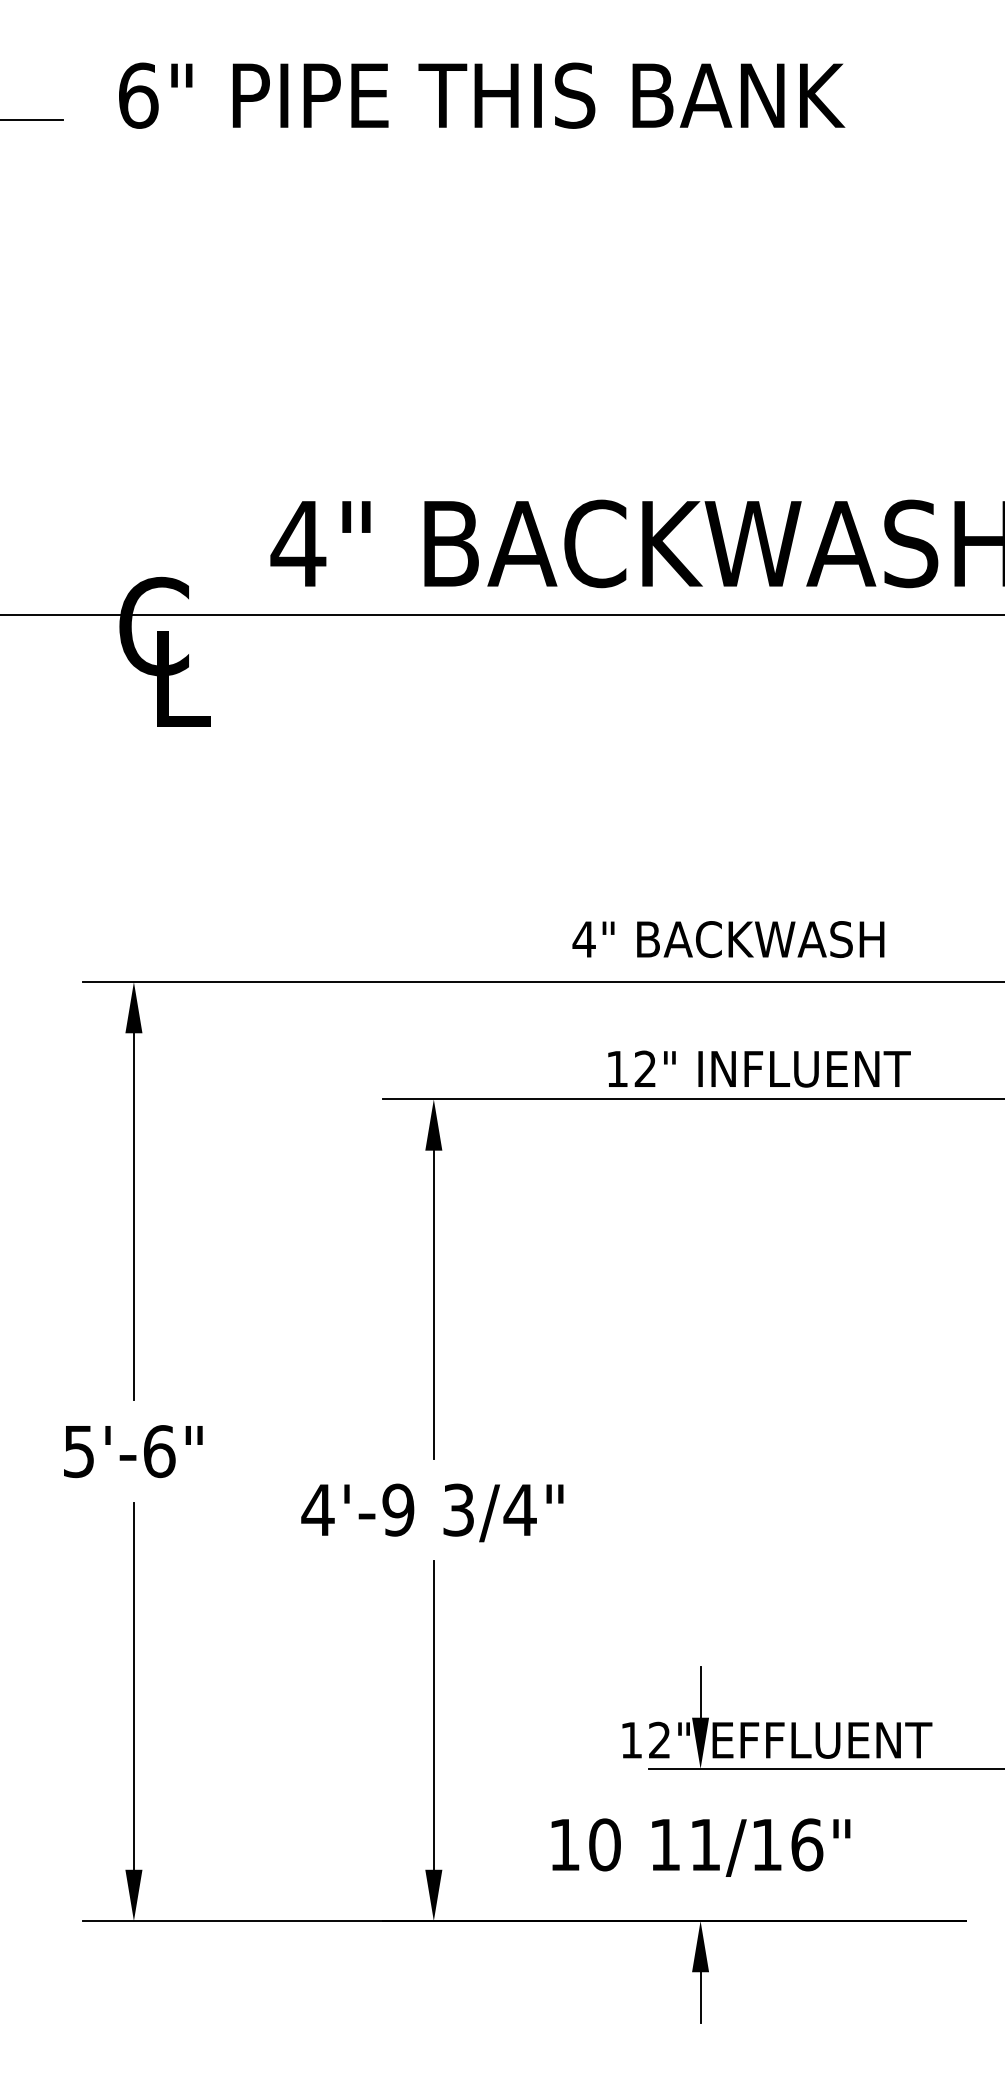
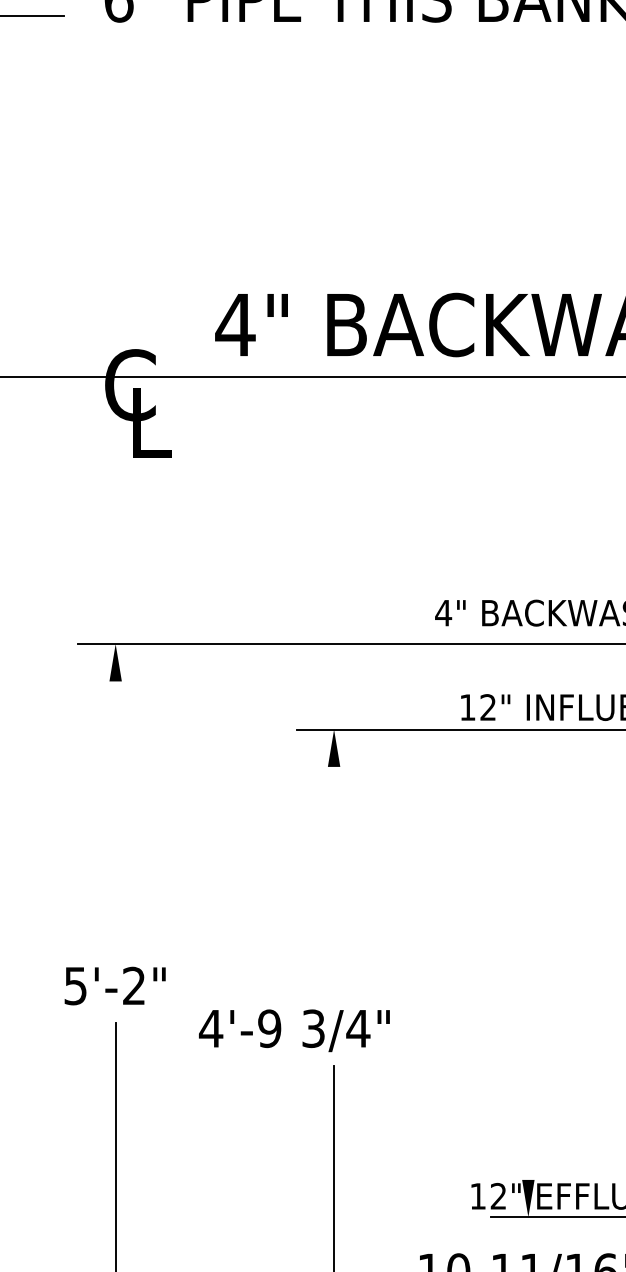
line: (133, 1216) -> (115, 814), removed
line: (433, 1304) -> (333, 878), removed
text: (159, 1451) -> (134, 986), 5'-6" -> 5'-2"
text: (432, 1512) -> (294, 1030), moved
line: (700, 1691) -> (528, 1160), removed

